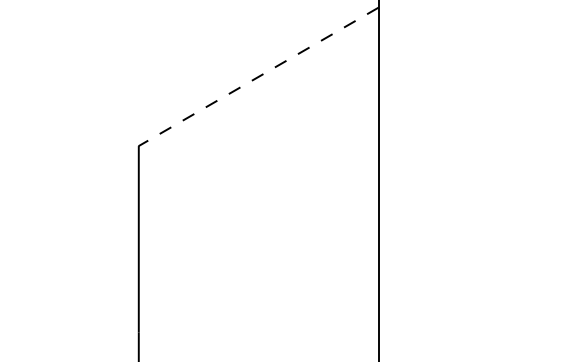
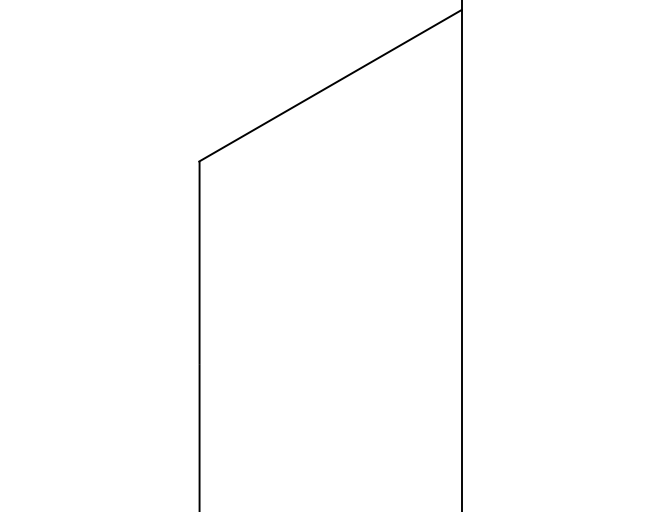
line: (258, 77) -> (330, 86), dashed -> solid

